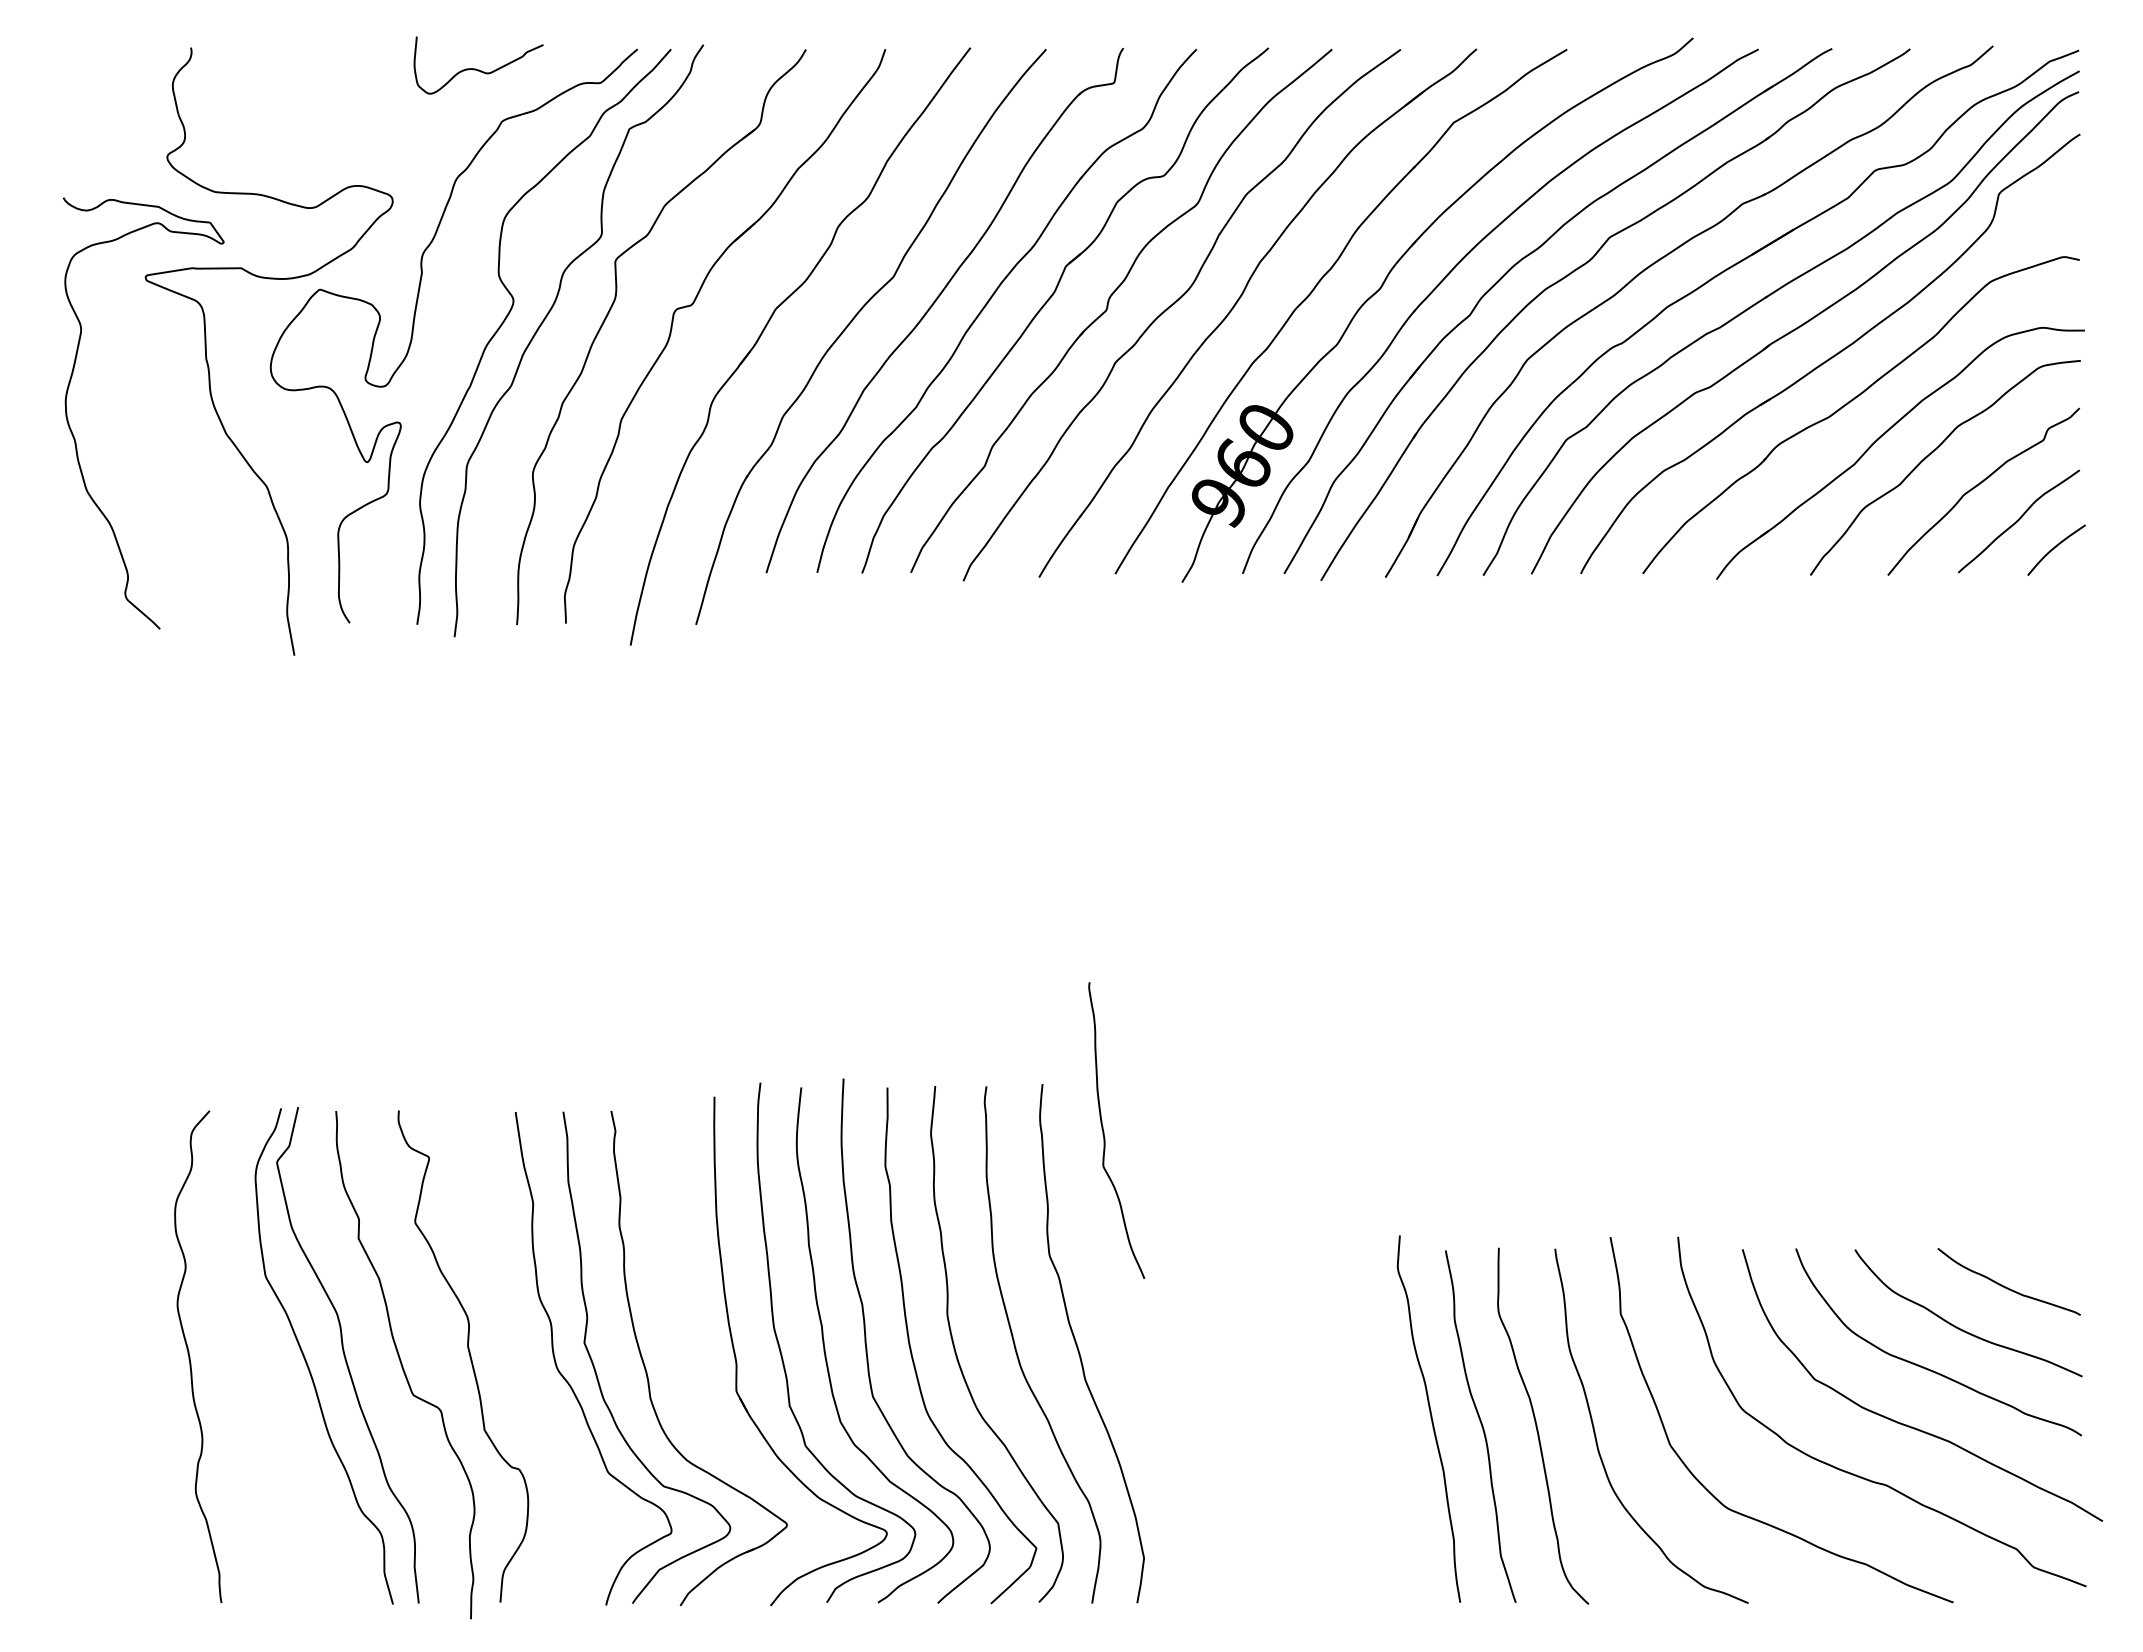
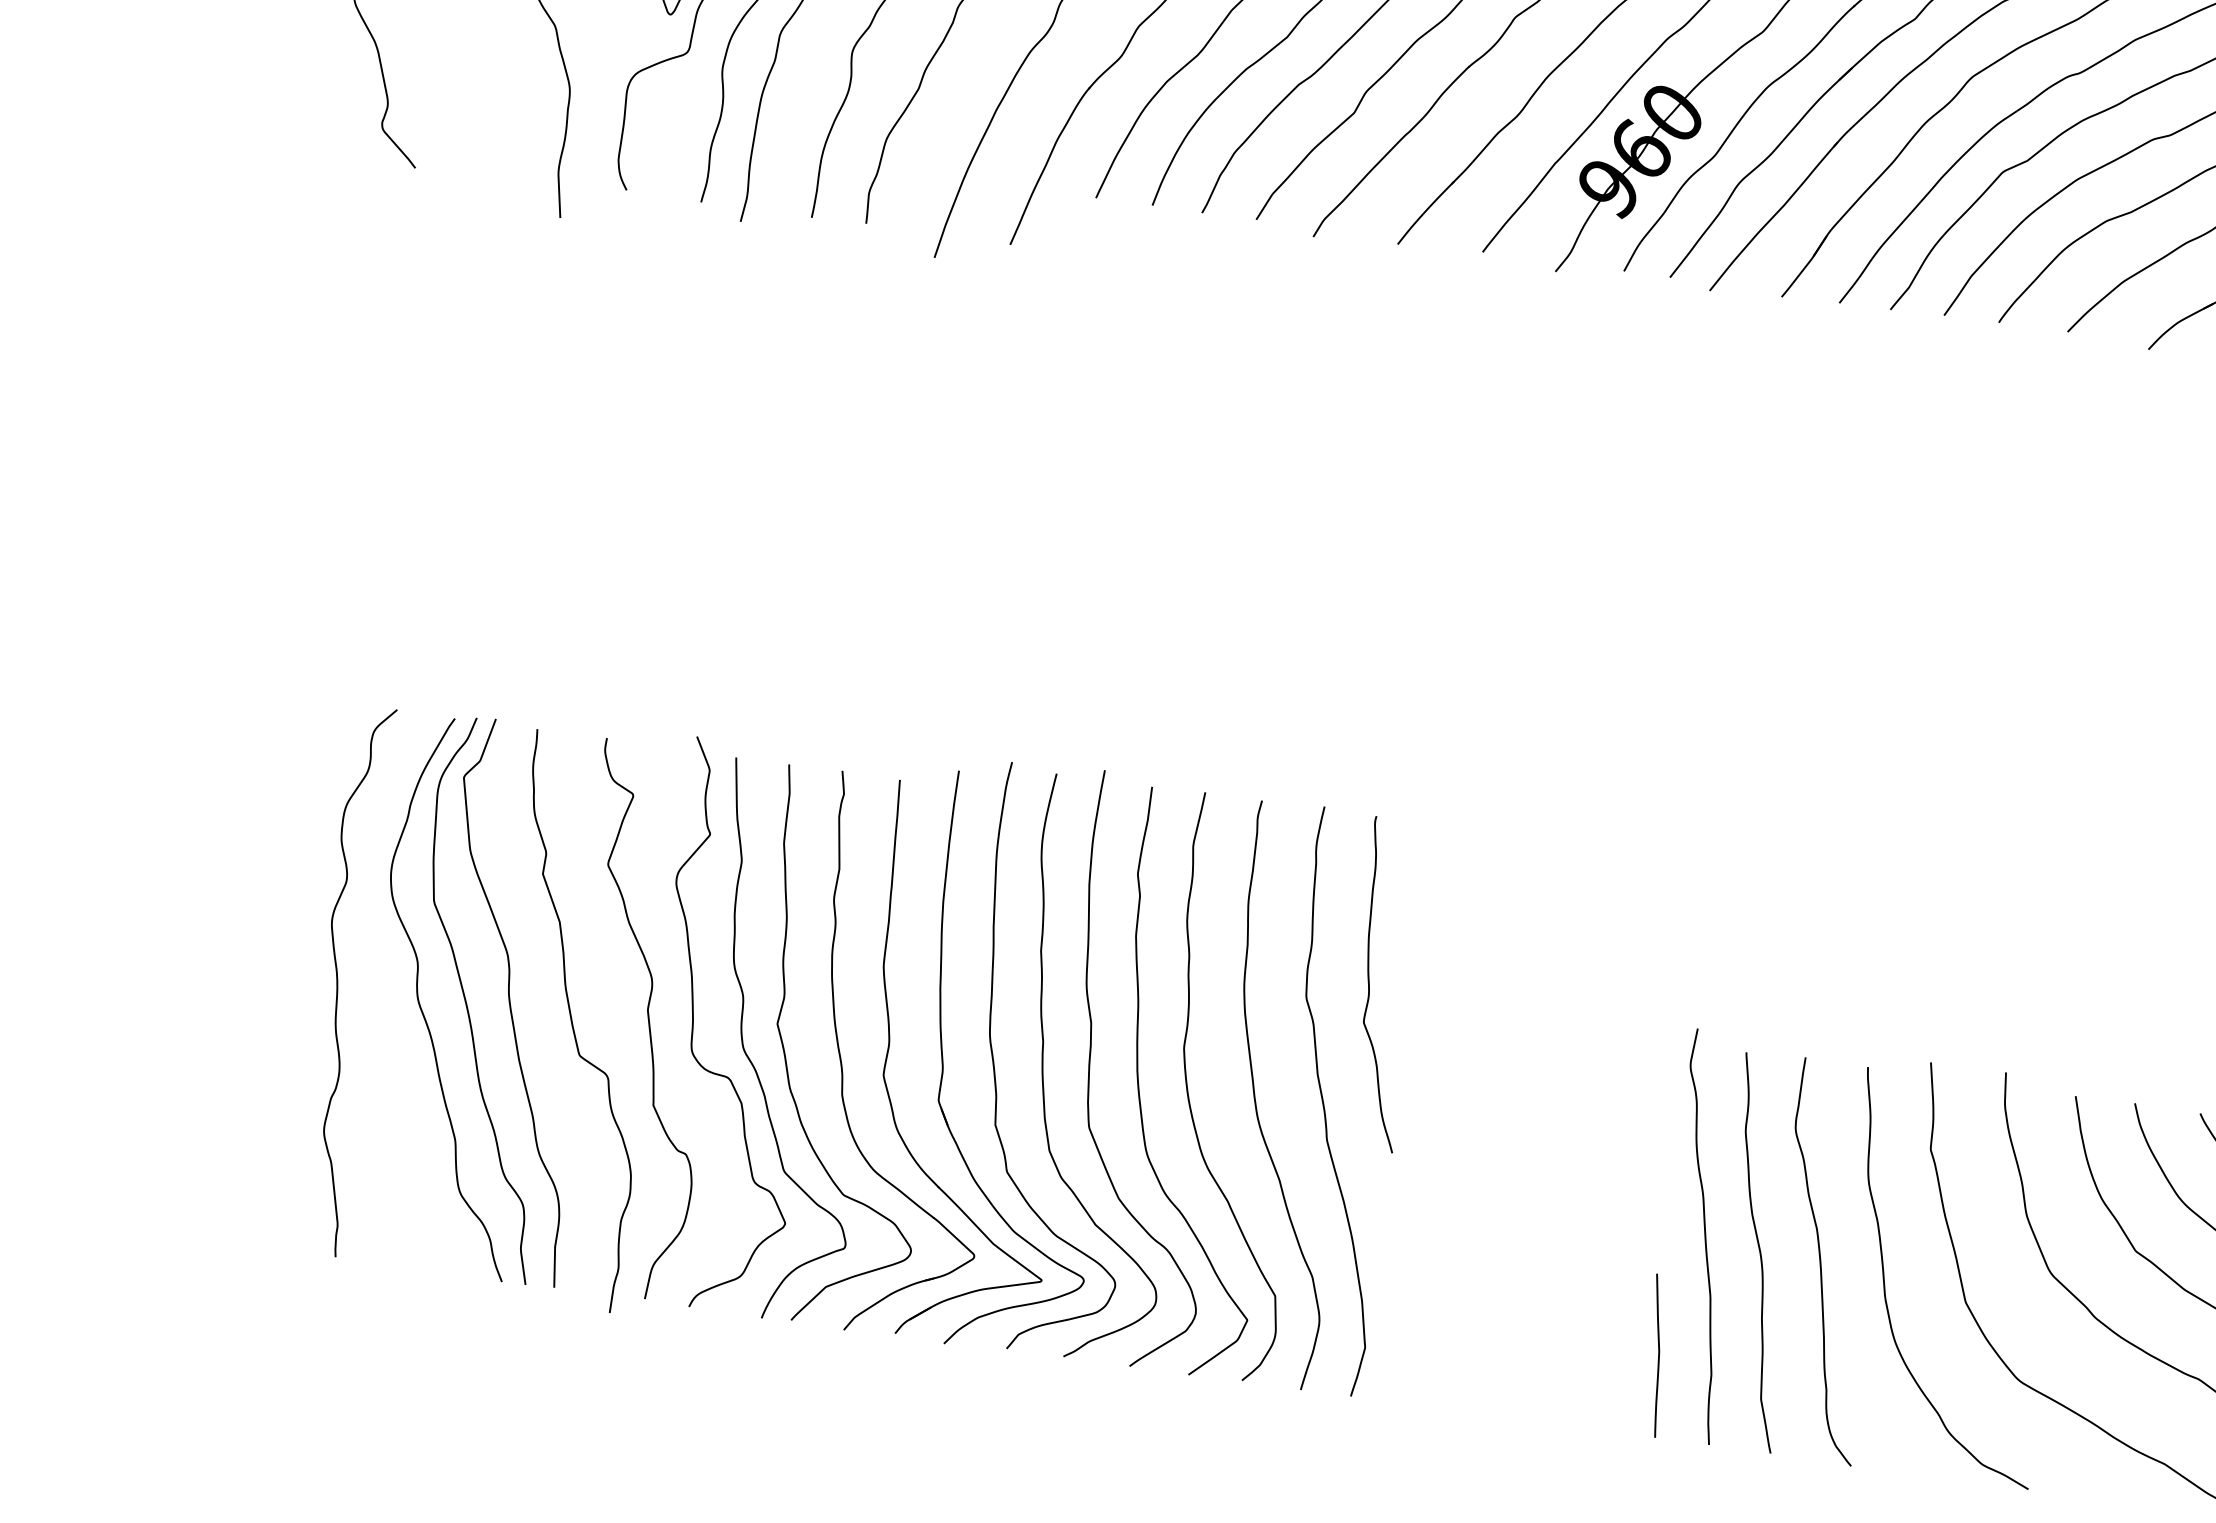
curve: (1104, 1131) -> (1370, 983), moved
curve: (510, 1351) -> (694, 1022), added
part: (686, 1357) -> (888, 1055), added
curve: (270, 1376) -> (424, 1013), added
curve: (1404, 1529) -> (1658, 1355), added

